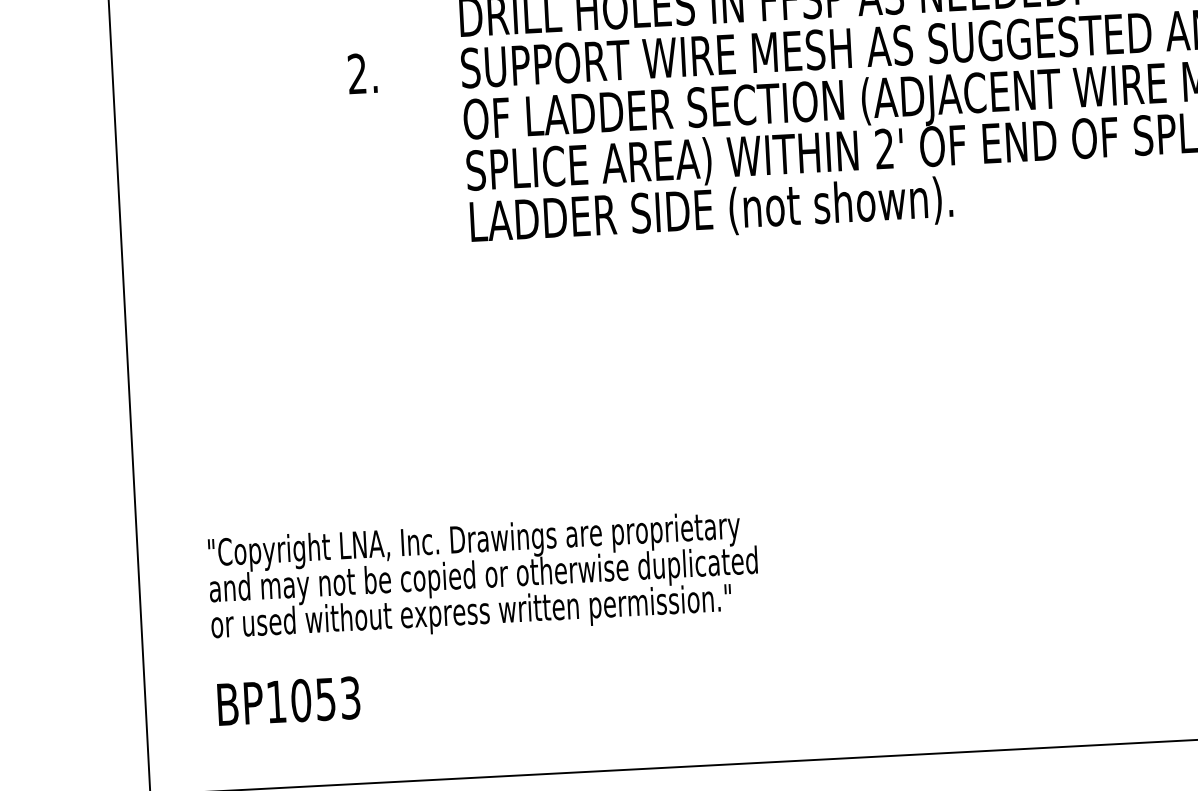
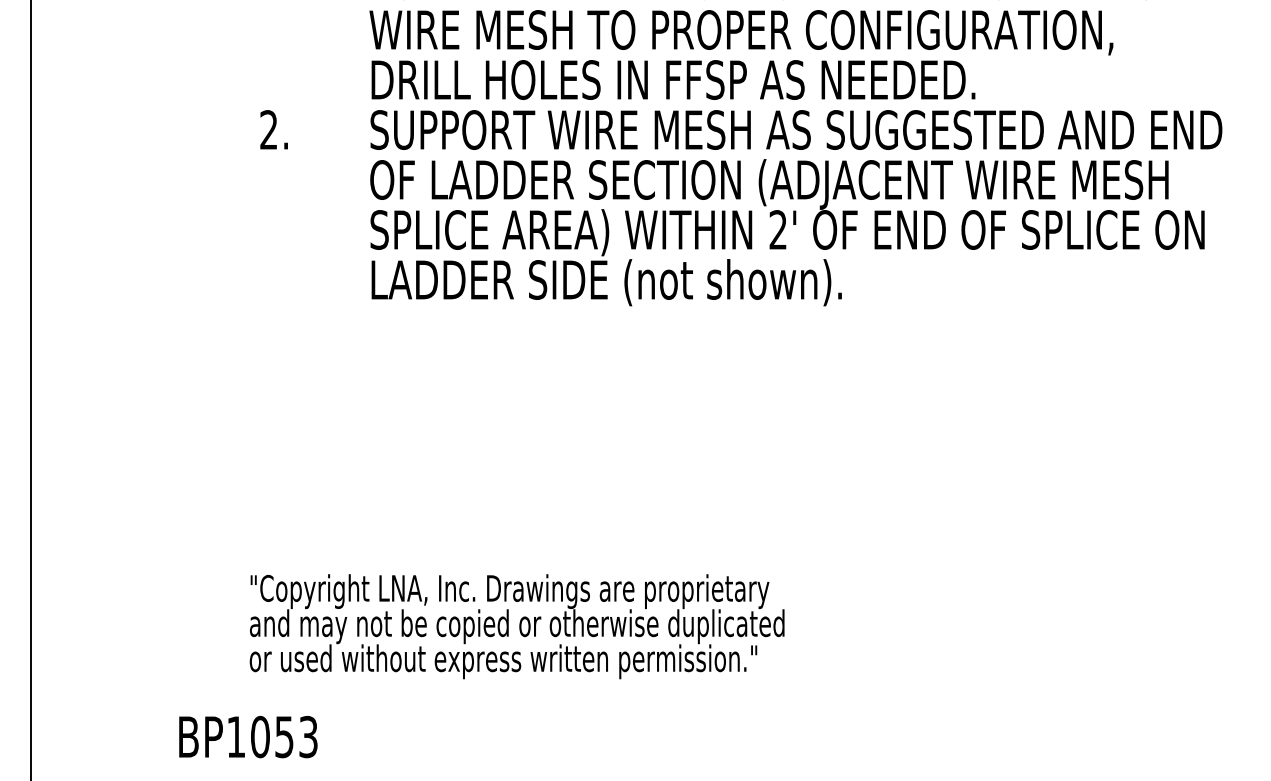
text: (482, 577) -> (516, 626), moved
text: (289, 701) -> (248, 737), moved

